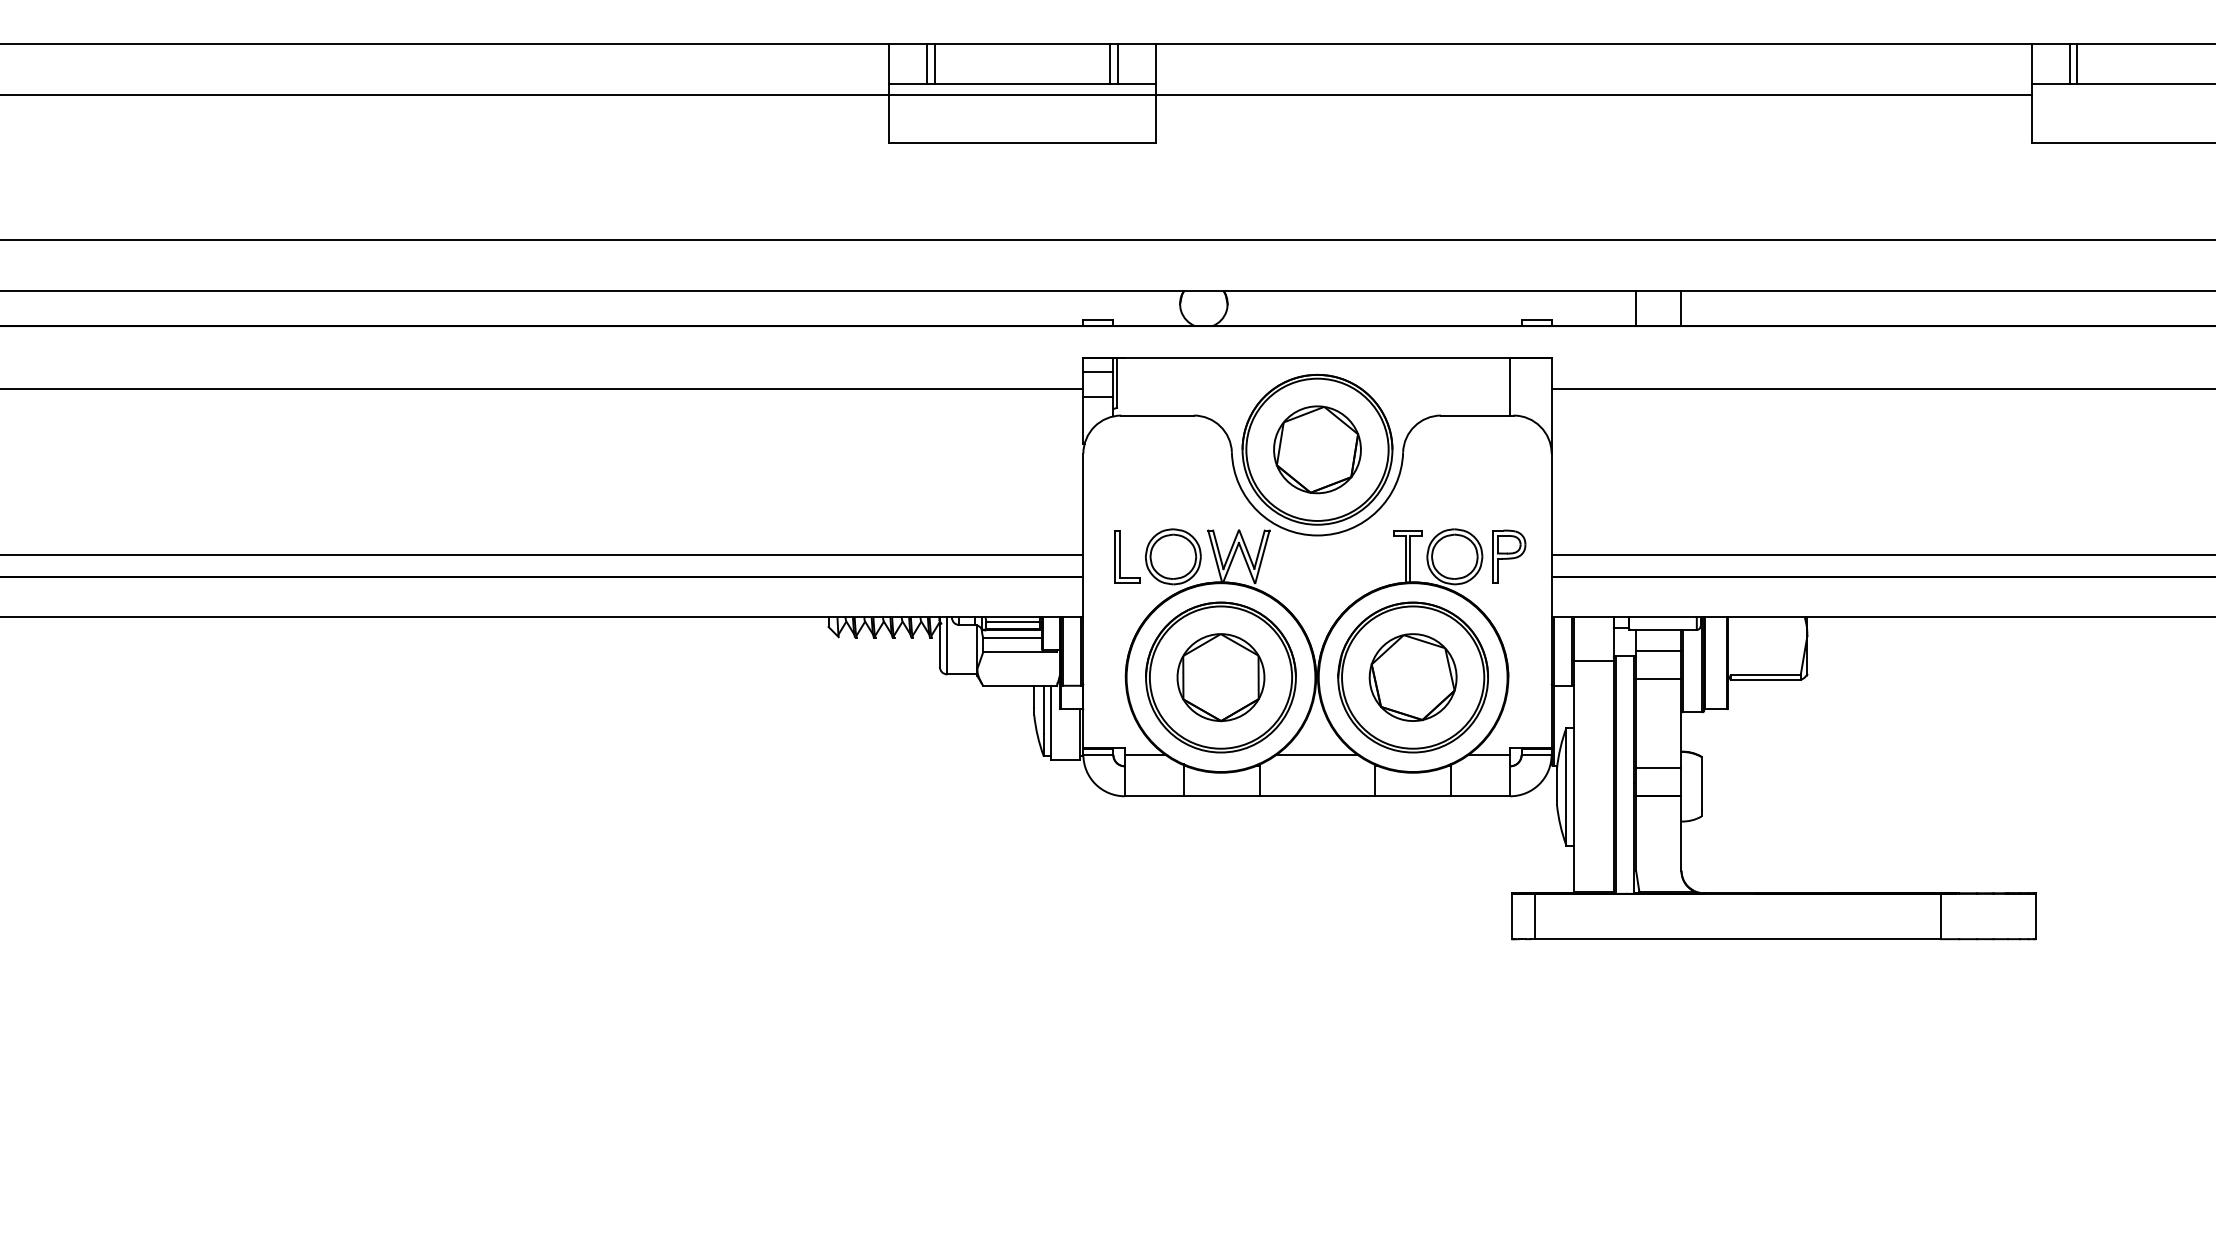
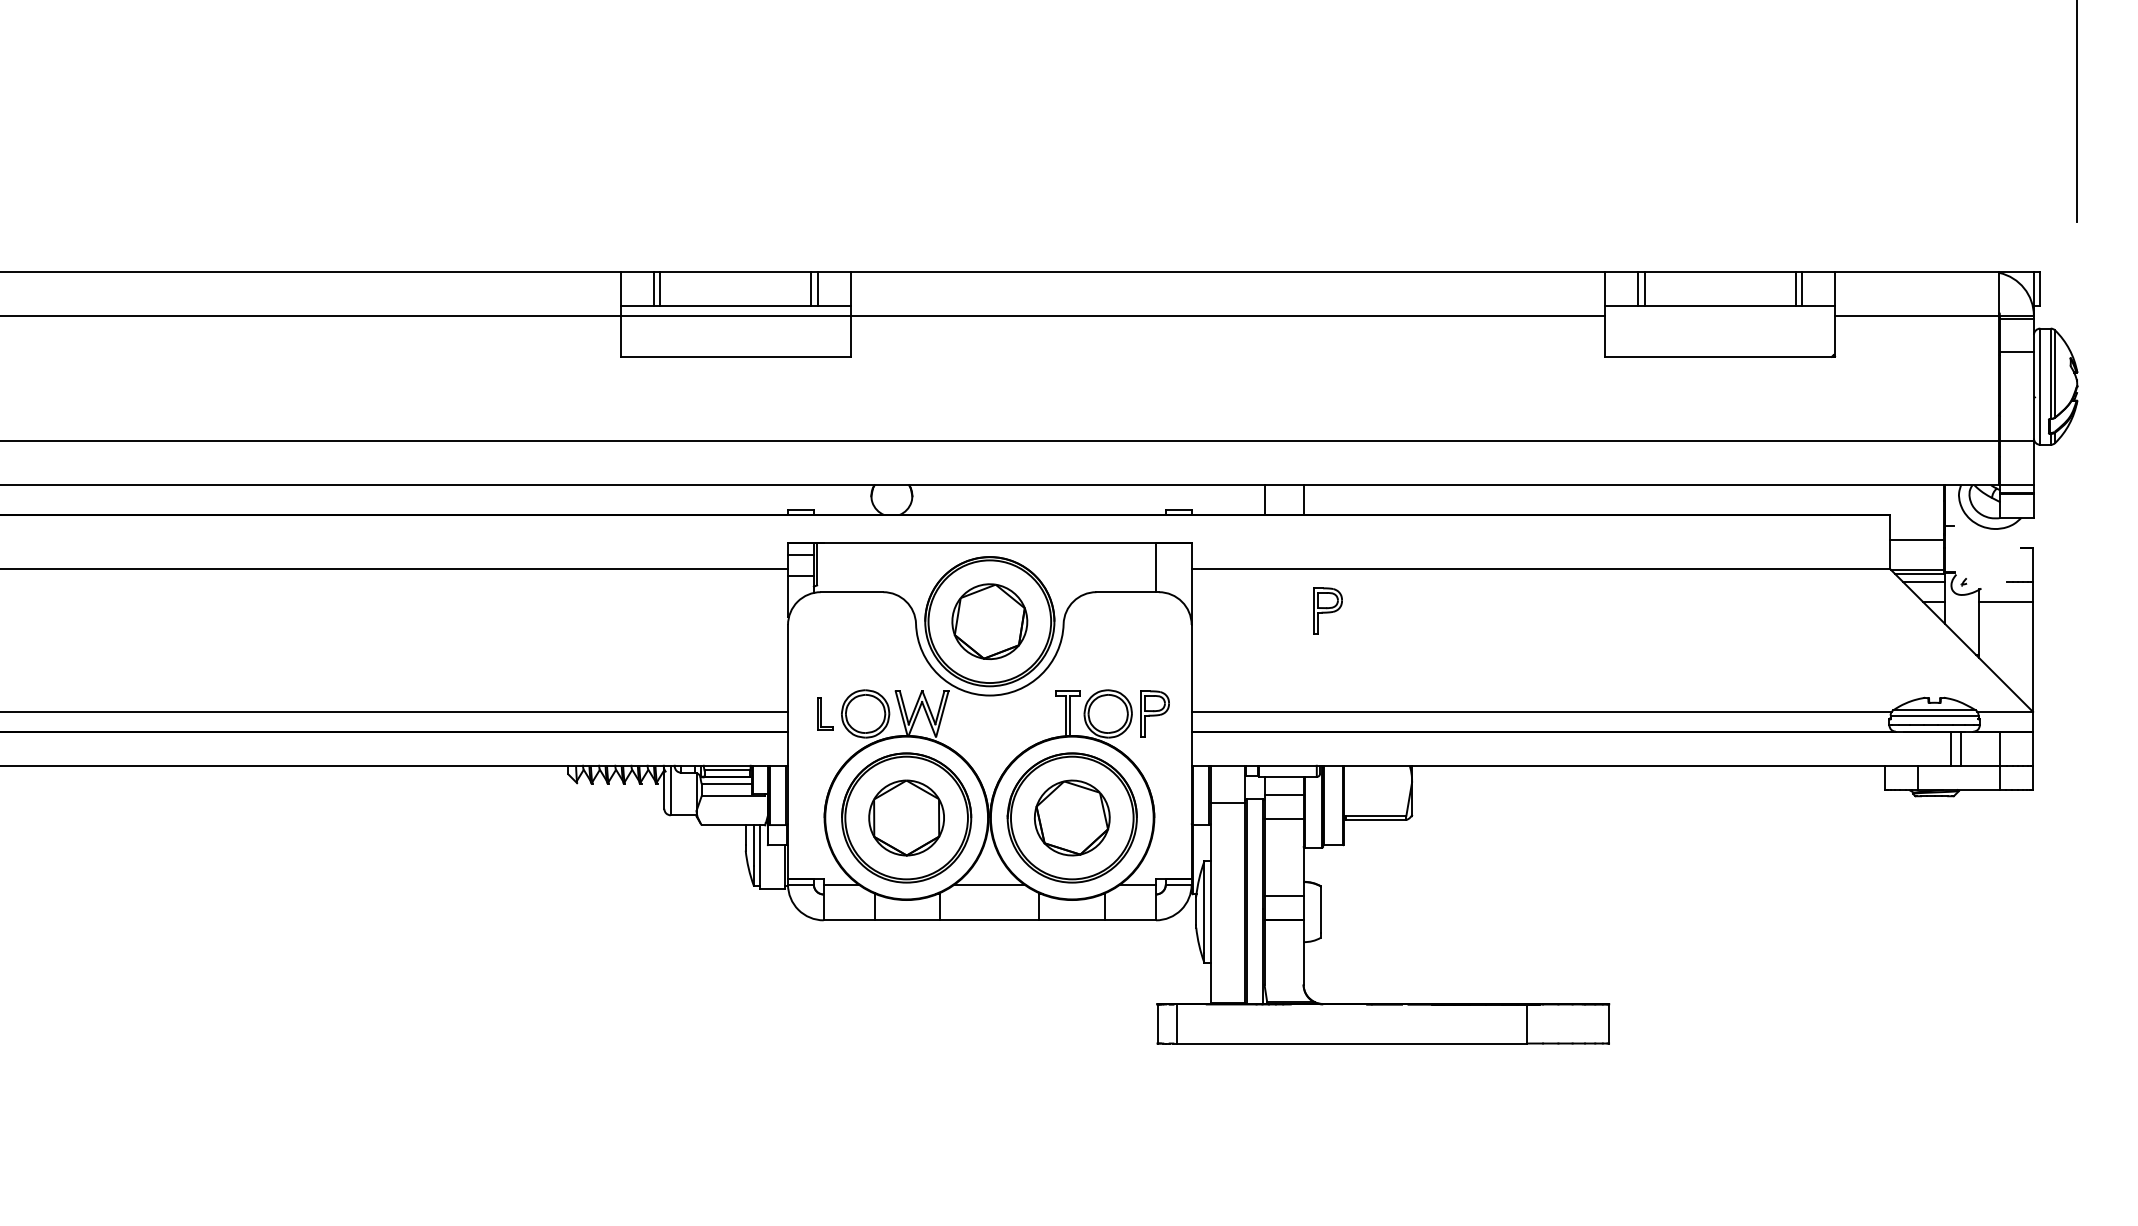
part: (1709, 436) -> (1327, 610), added
part: (1126, 556) -> (825, 713), size x0.7

